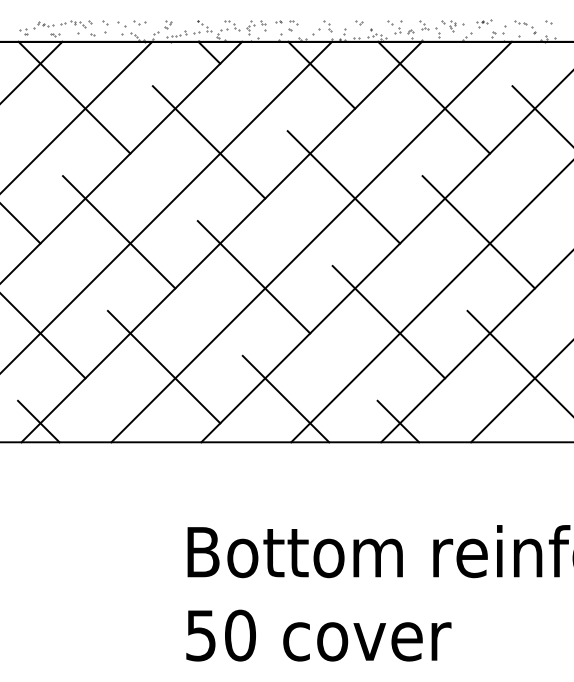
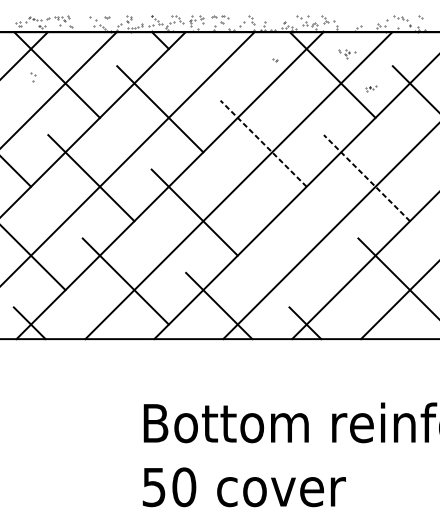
part: (139, 22) -> (106, 17), size x0.6
part: (359, 22) -> (275, 60), moved
part: (484, 23) -> (371, 88), moved
part: (105, 26) -> (33, 76), moved
part: (452, 26) -> (346, 54), moved
line: (321, 74) -> (246, 57), removed
line: (343, 186) -> (263, 143), solid -> dashed
line: (478, 231) -> (366, 177), solid -> dashed
line: (388, 322) -> (297, 247), removed

